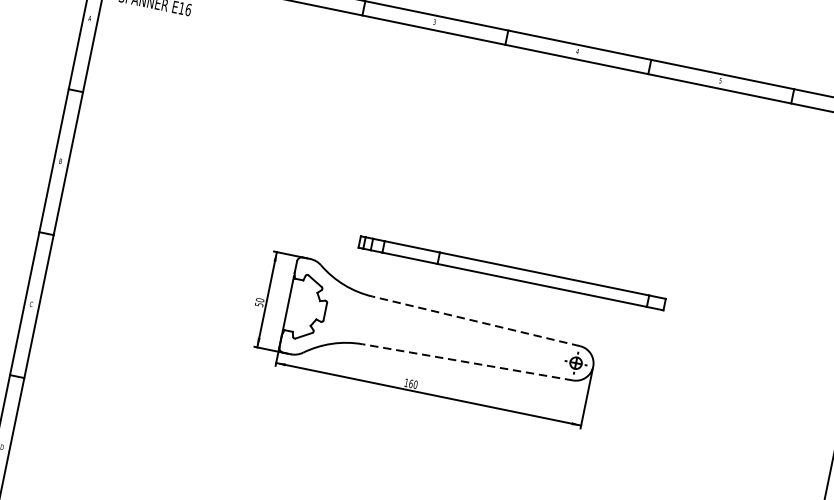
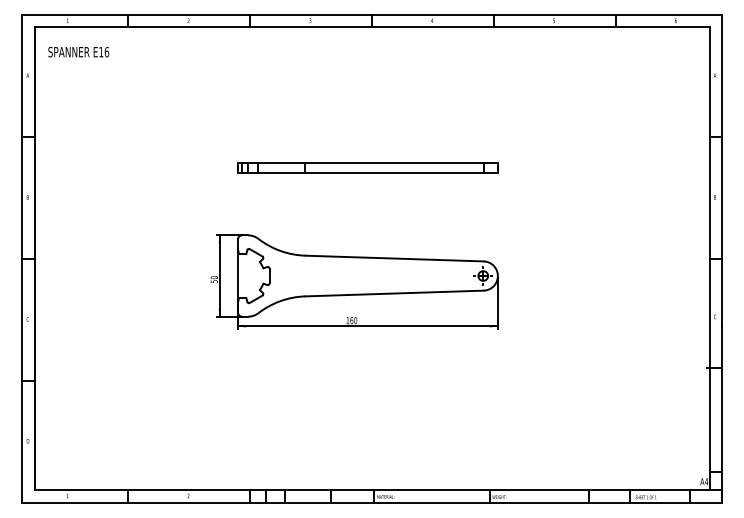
part: (511, 272) -> (367, 167), moved
line: (476, 321) -> (394, 258), dashed -> solid
line: (467, 362) -> (394, 293), dashed -> solid

